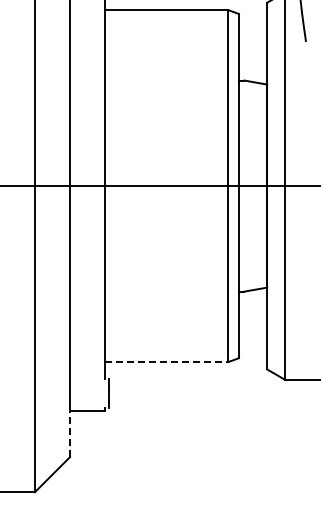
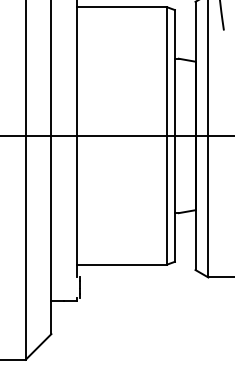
line: (166, 362) -> (121, 264), dashed -> solid
line: (70, 434) -> (51, 317), dashed -> solid

